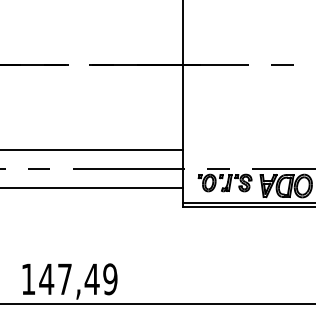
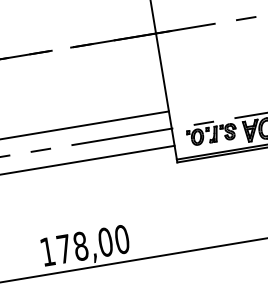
text: (78, 279) -> (93, 244), 147,49 -> 178,00

